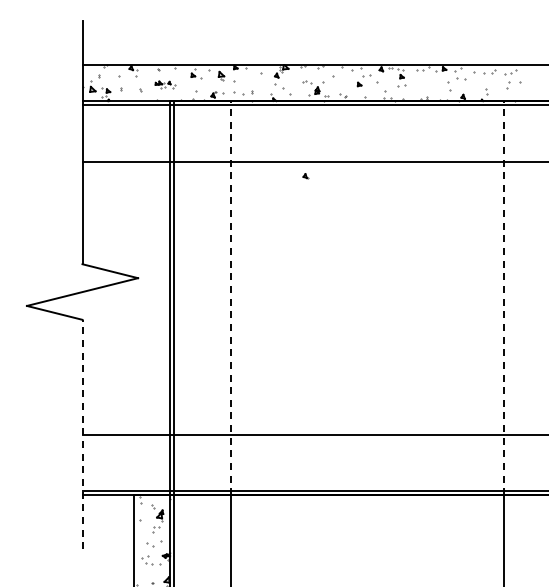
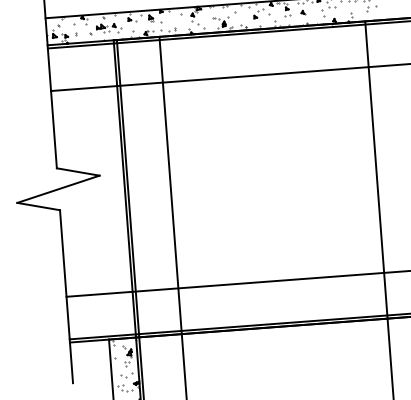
part: (165, 84) -> (109, 28), size x1.67
part: (305, 176) -> (303, 12), moved
line: (230, 297) -> (170, 184), dashed -> solid
line: (503, 297) -> (376, 169), dashed -> solid
line: (82, 434) -> (66, 296), dashed -> solid

